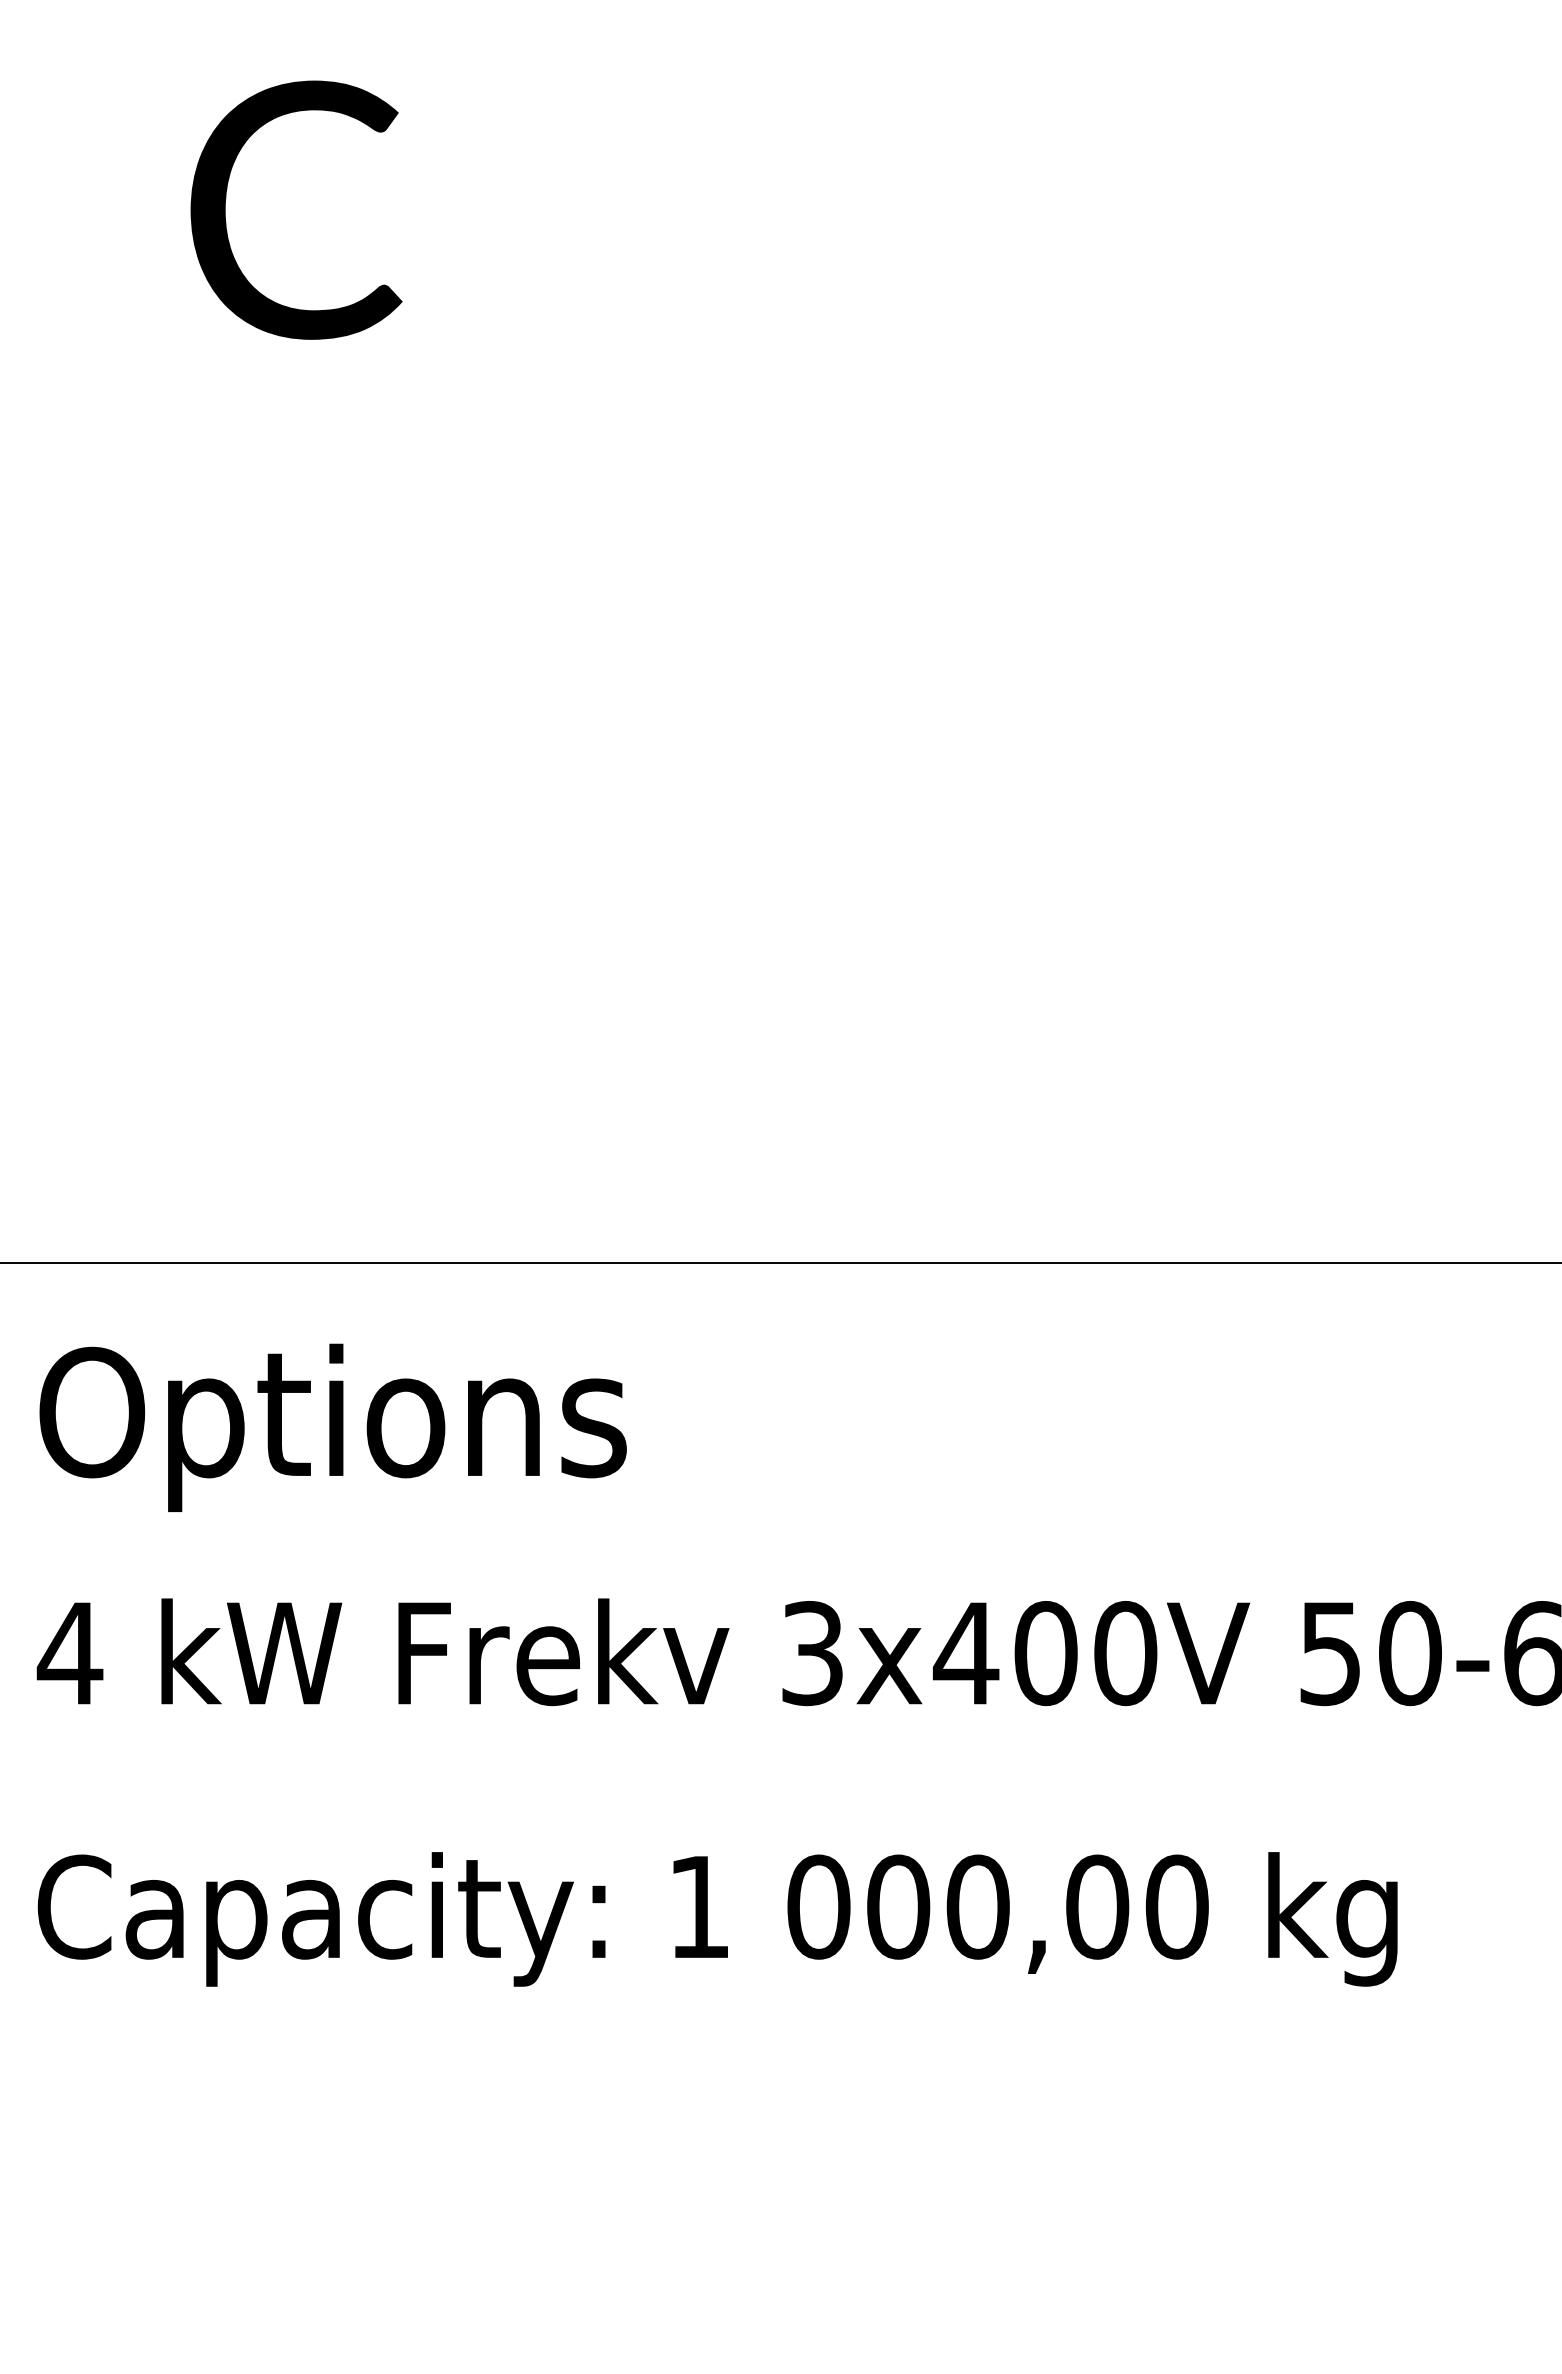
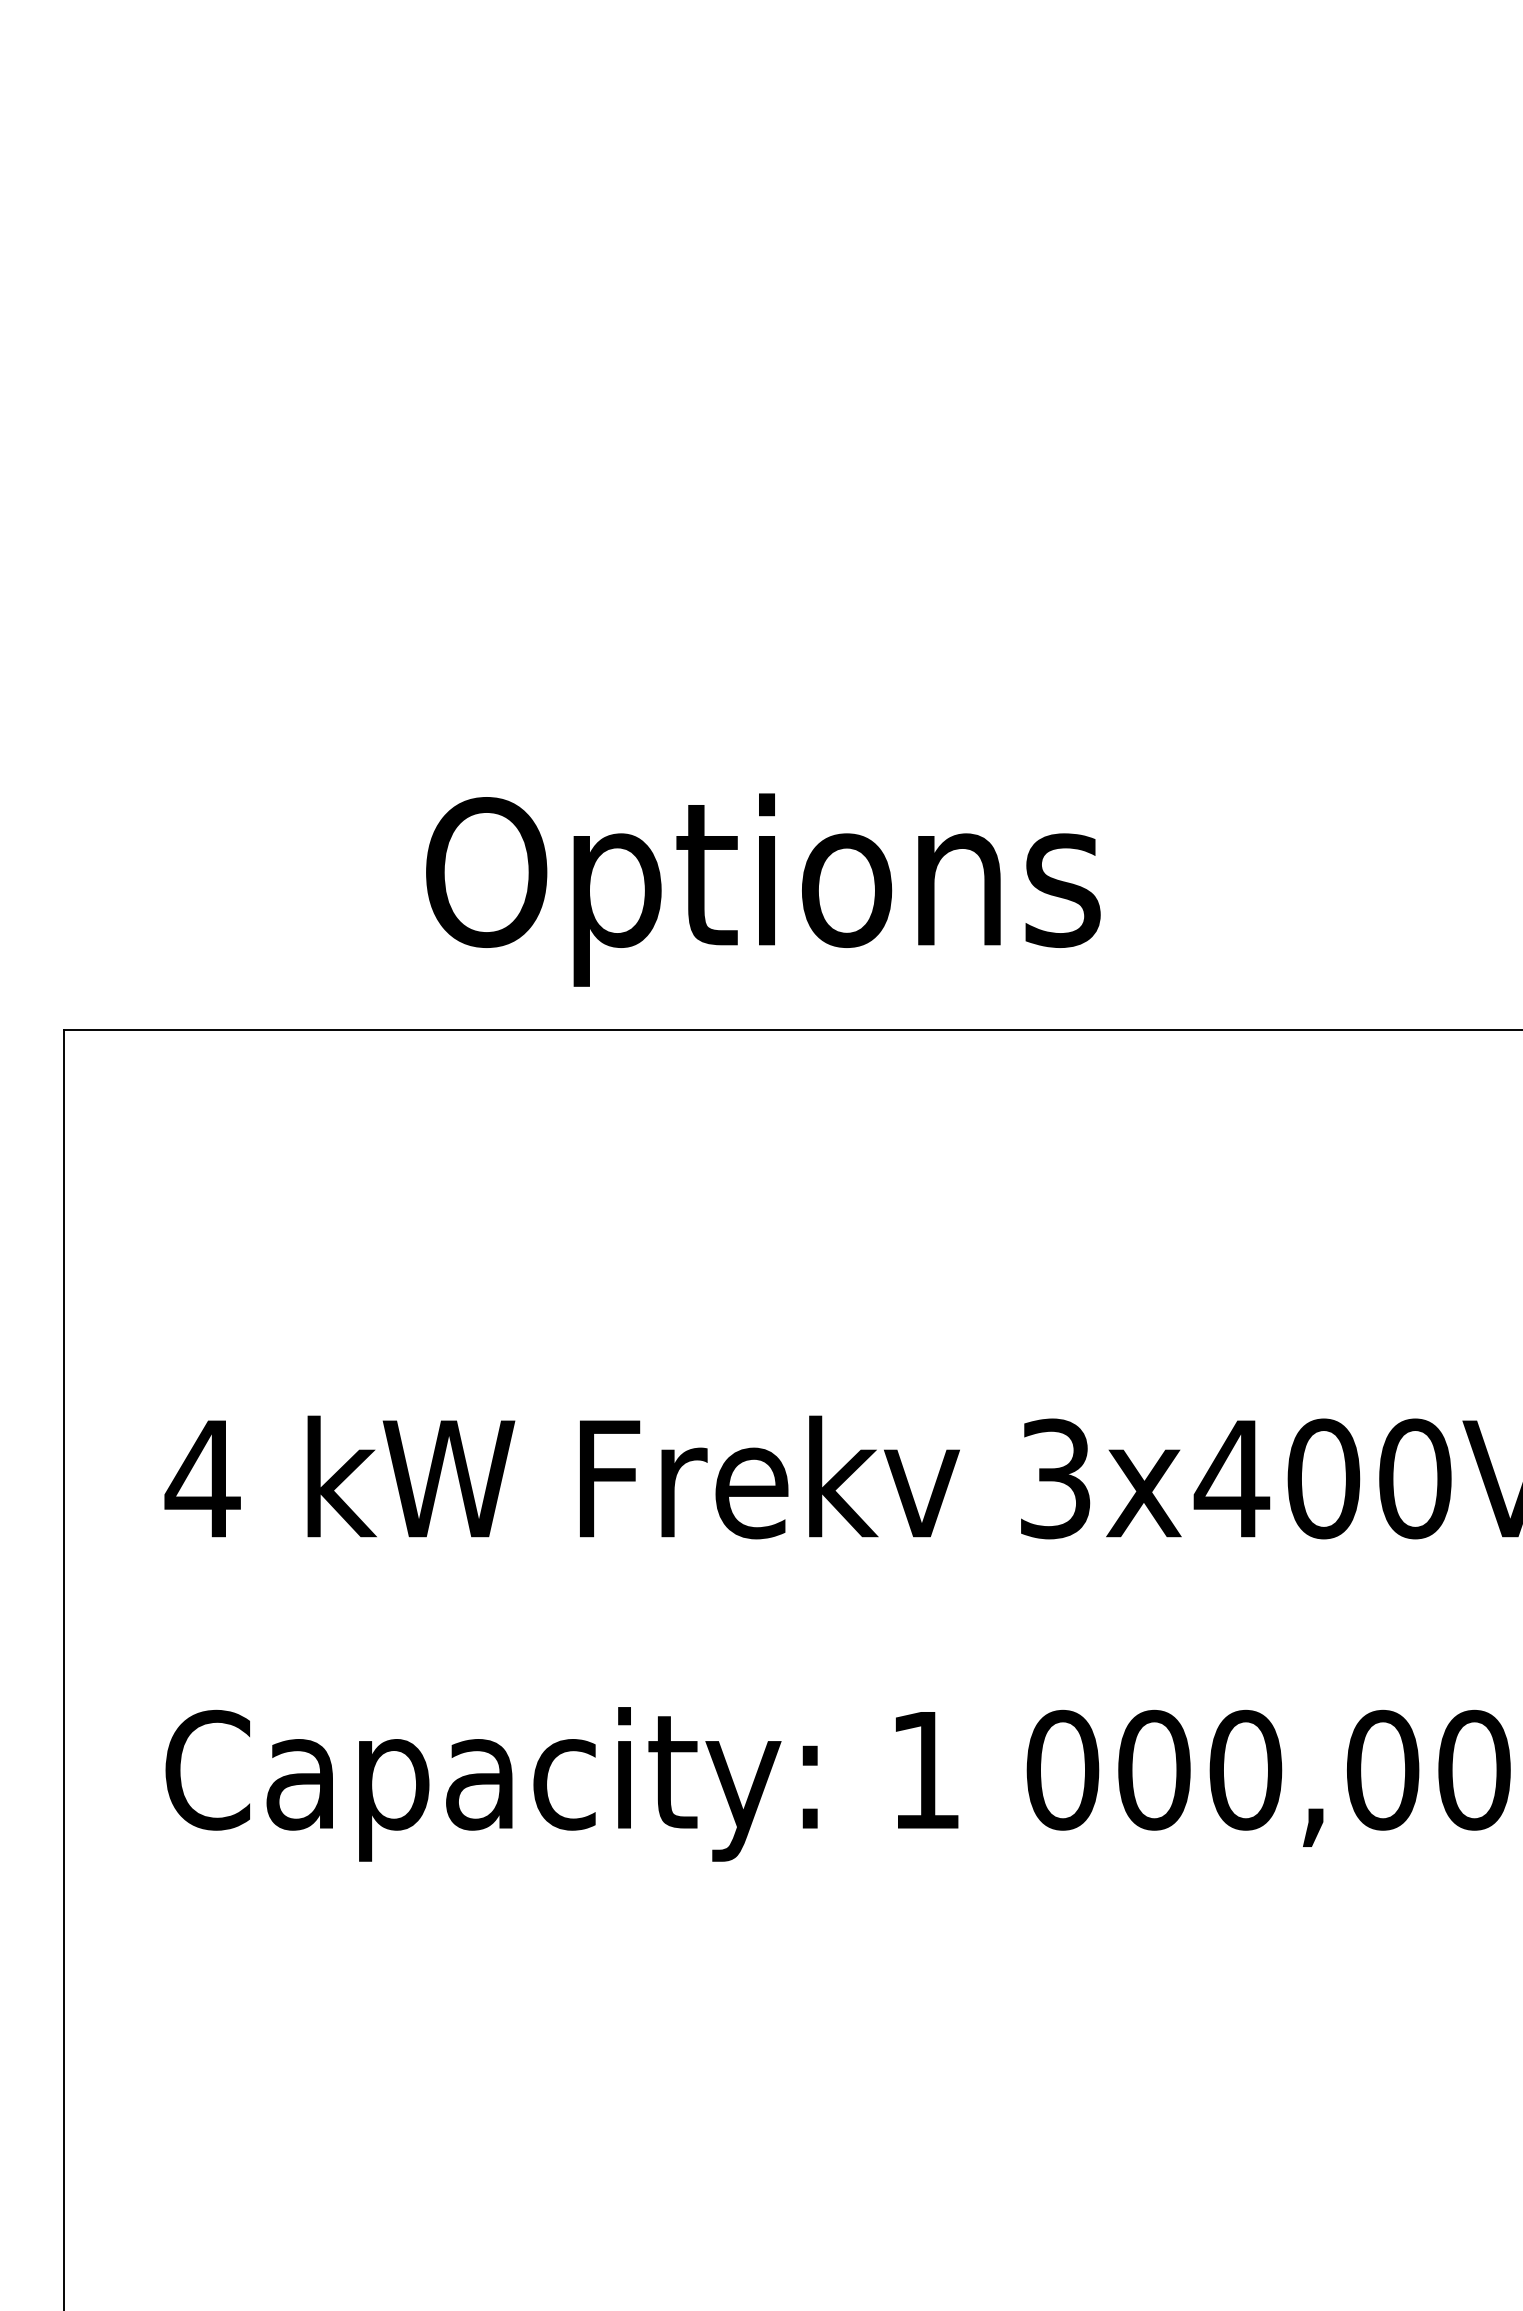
text: (332, 1427) -> (762, 889), moved

